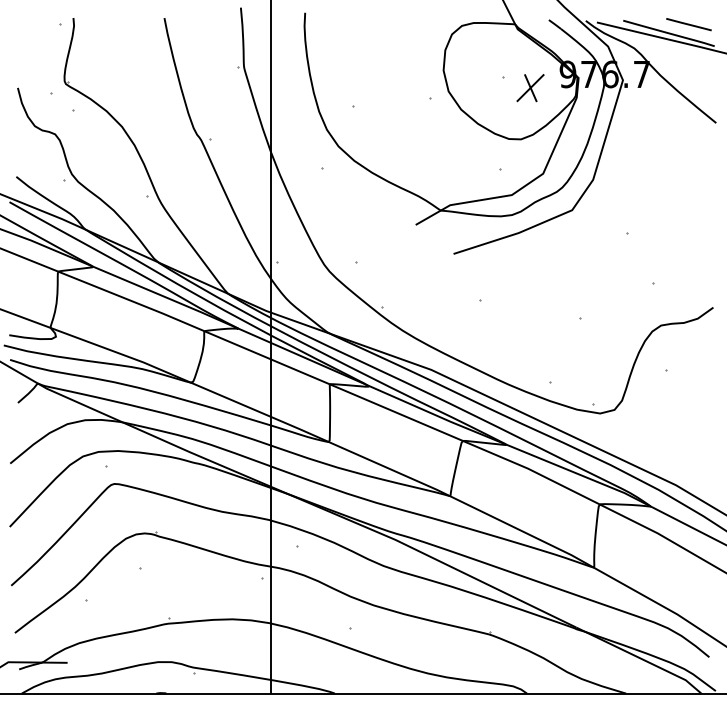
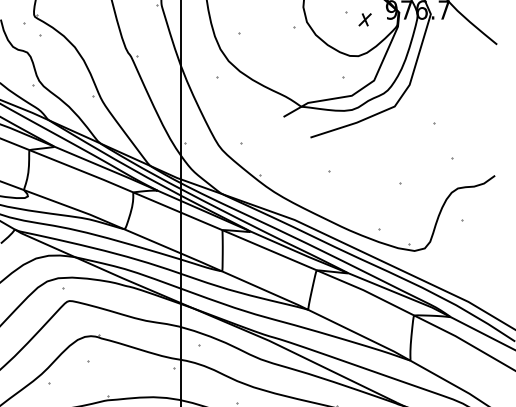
part: (530, 88) -> (365, 20), size x0.6

